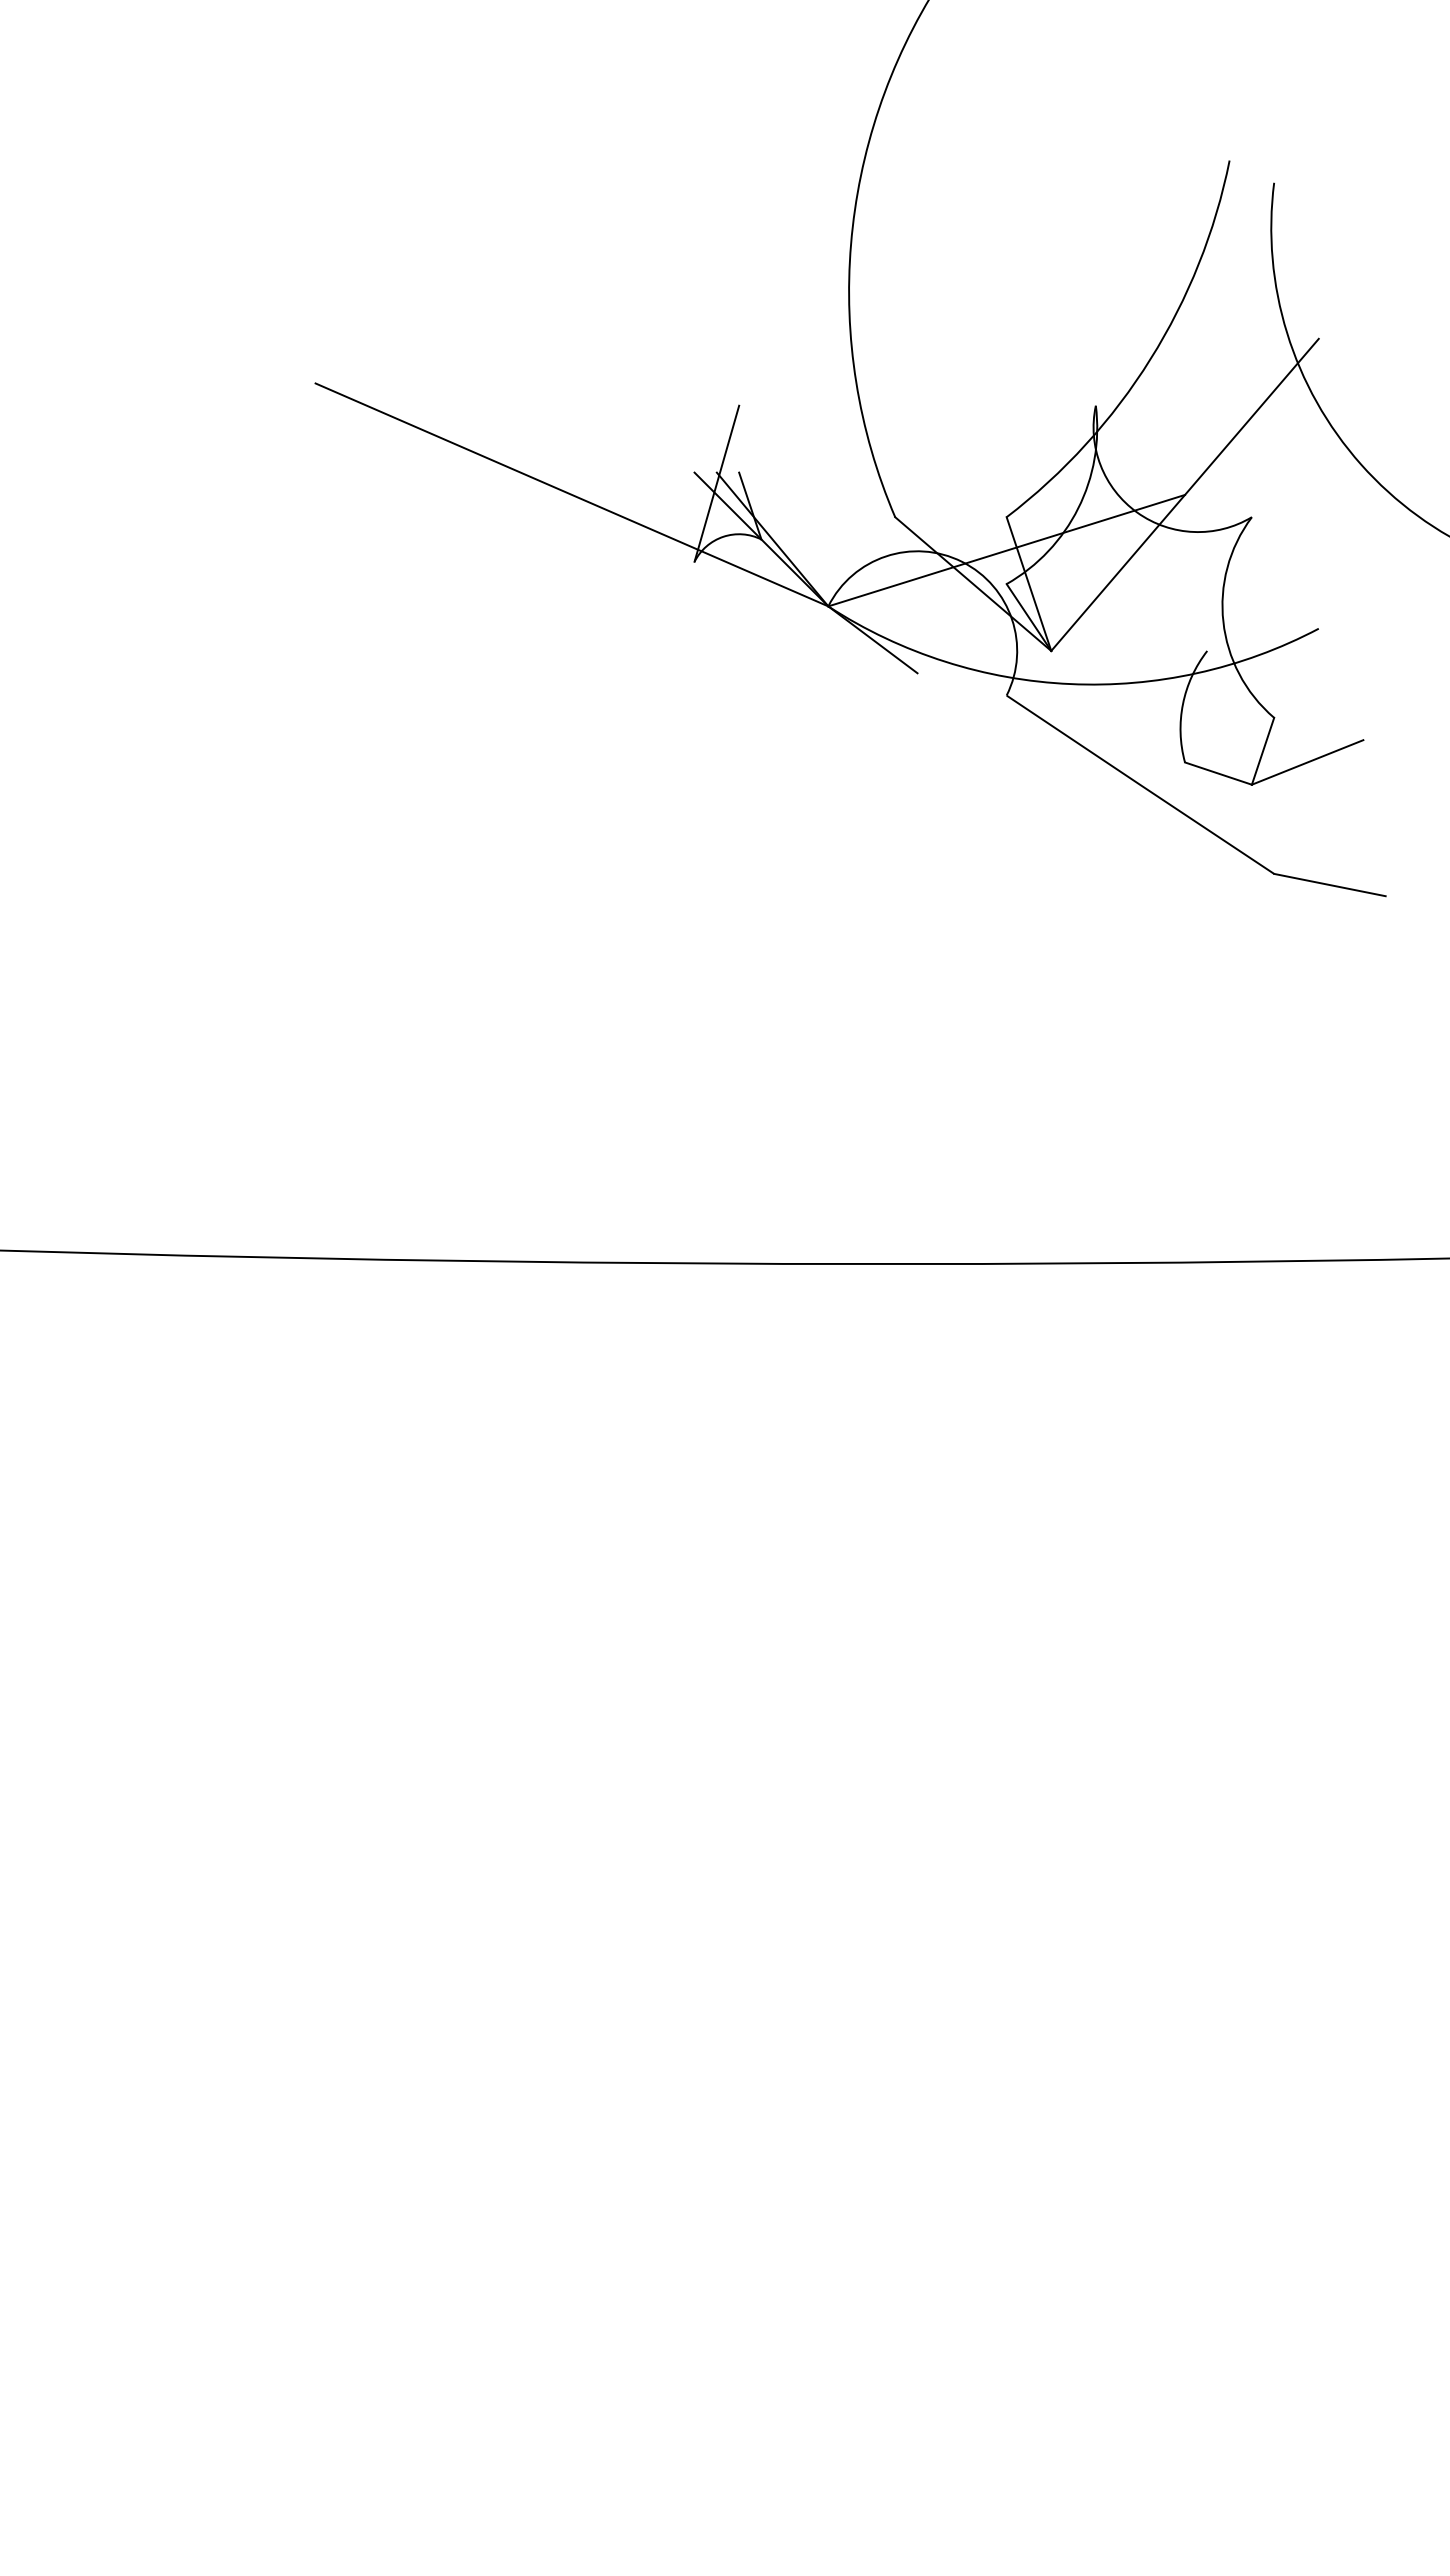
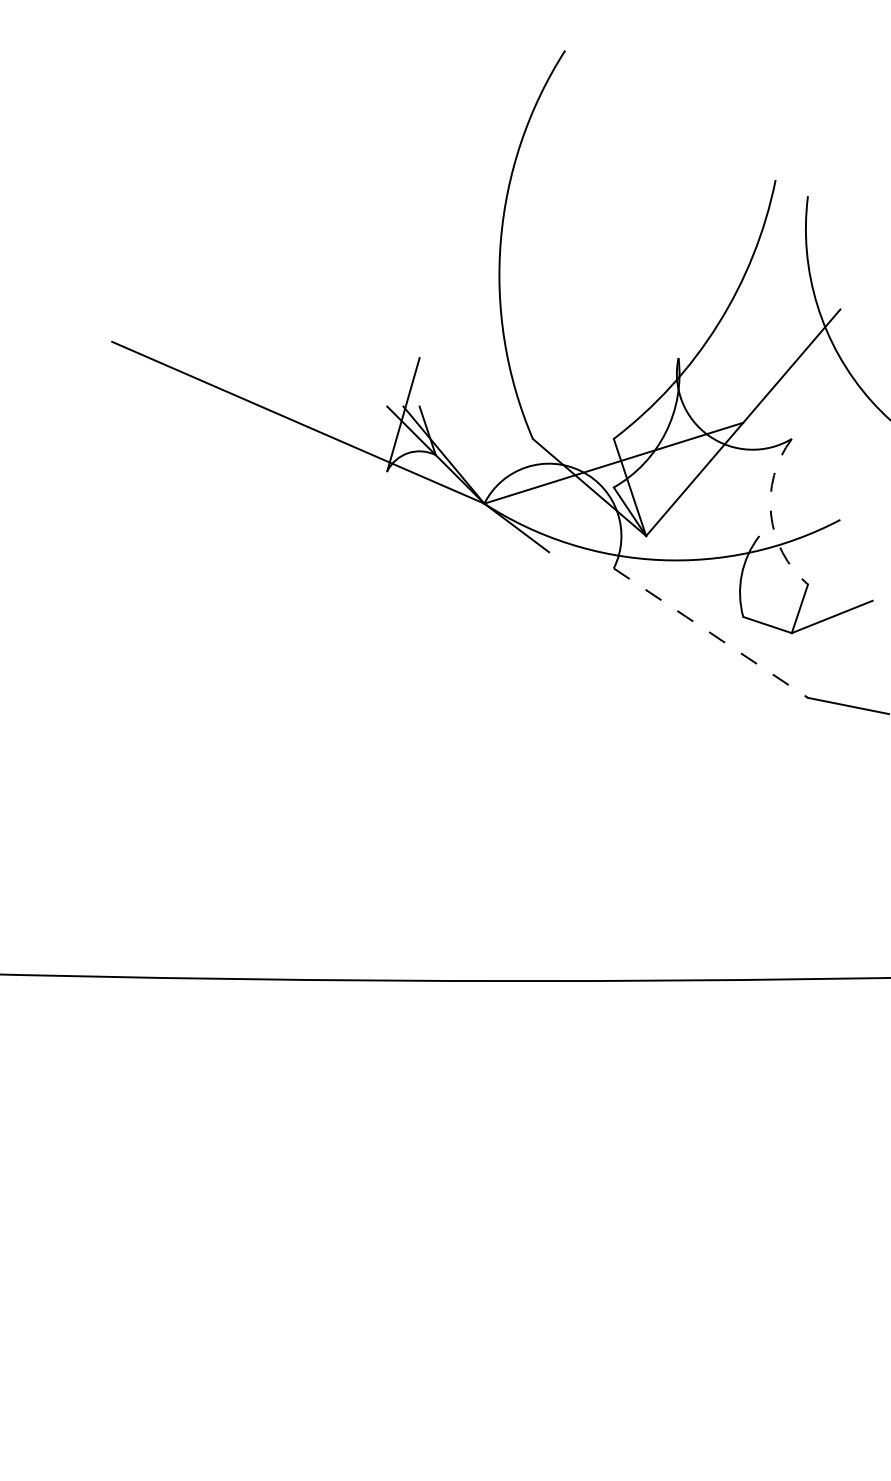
arc: (1223, 621) -> (771, 514), solid -> dashed
arc: (1140, 784) -> (710, 632), solid -> dashed

